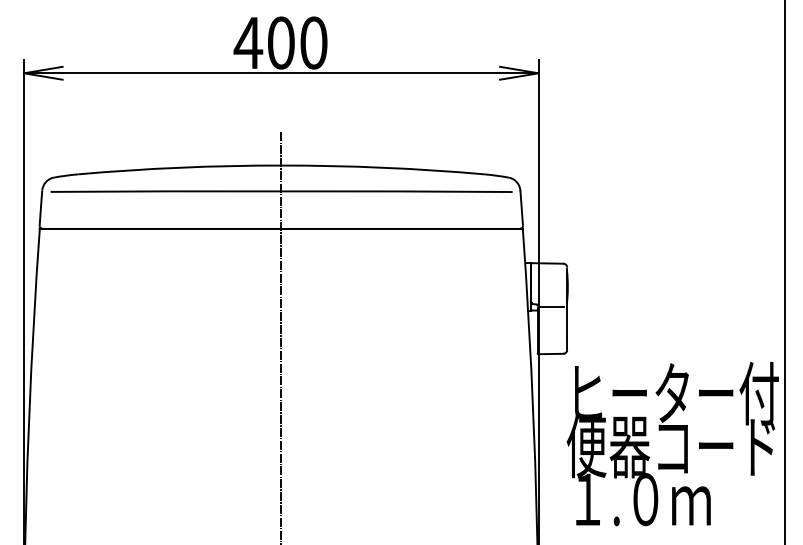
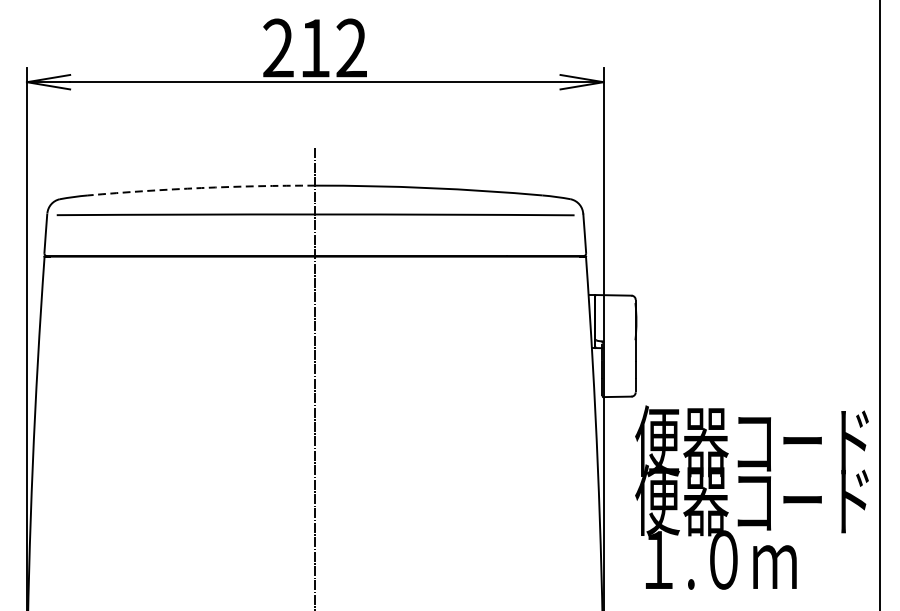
text: (280, 42) -> (314, 47), 400 -> 212
arc: (179, 167) -> (201, 187), solid -> dashed
line: (552, 306) -> (619, 343), removed
text: (672, 393) -> (753, 441), ヒーター付 -> 便器コード

